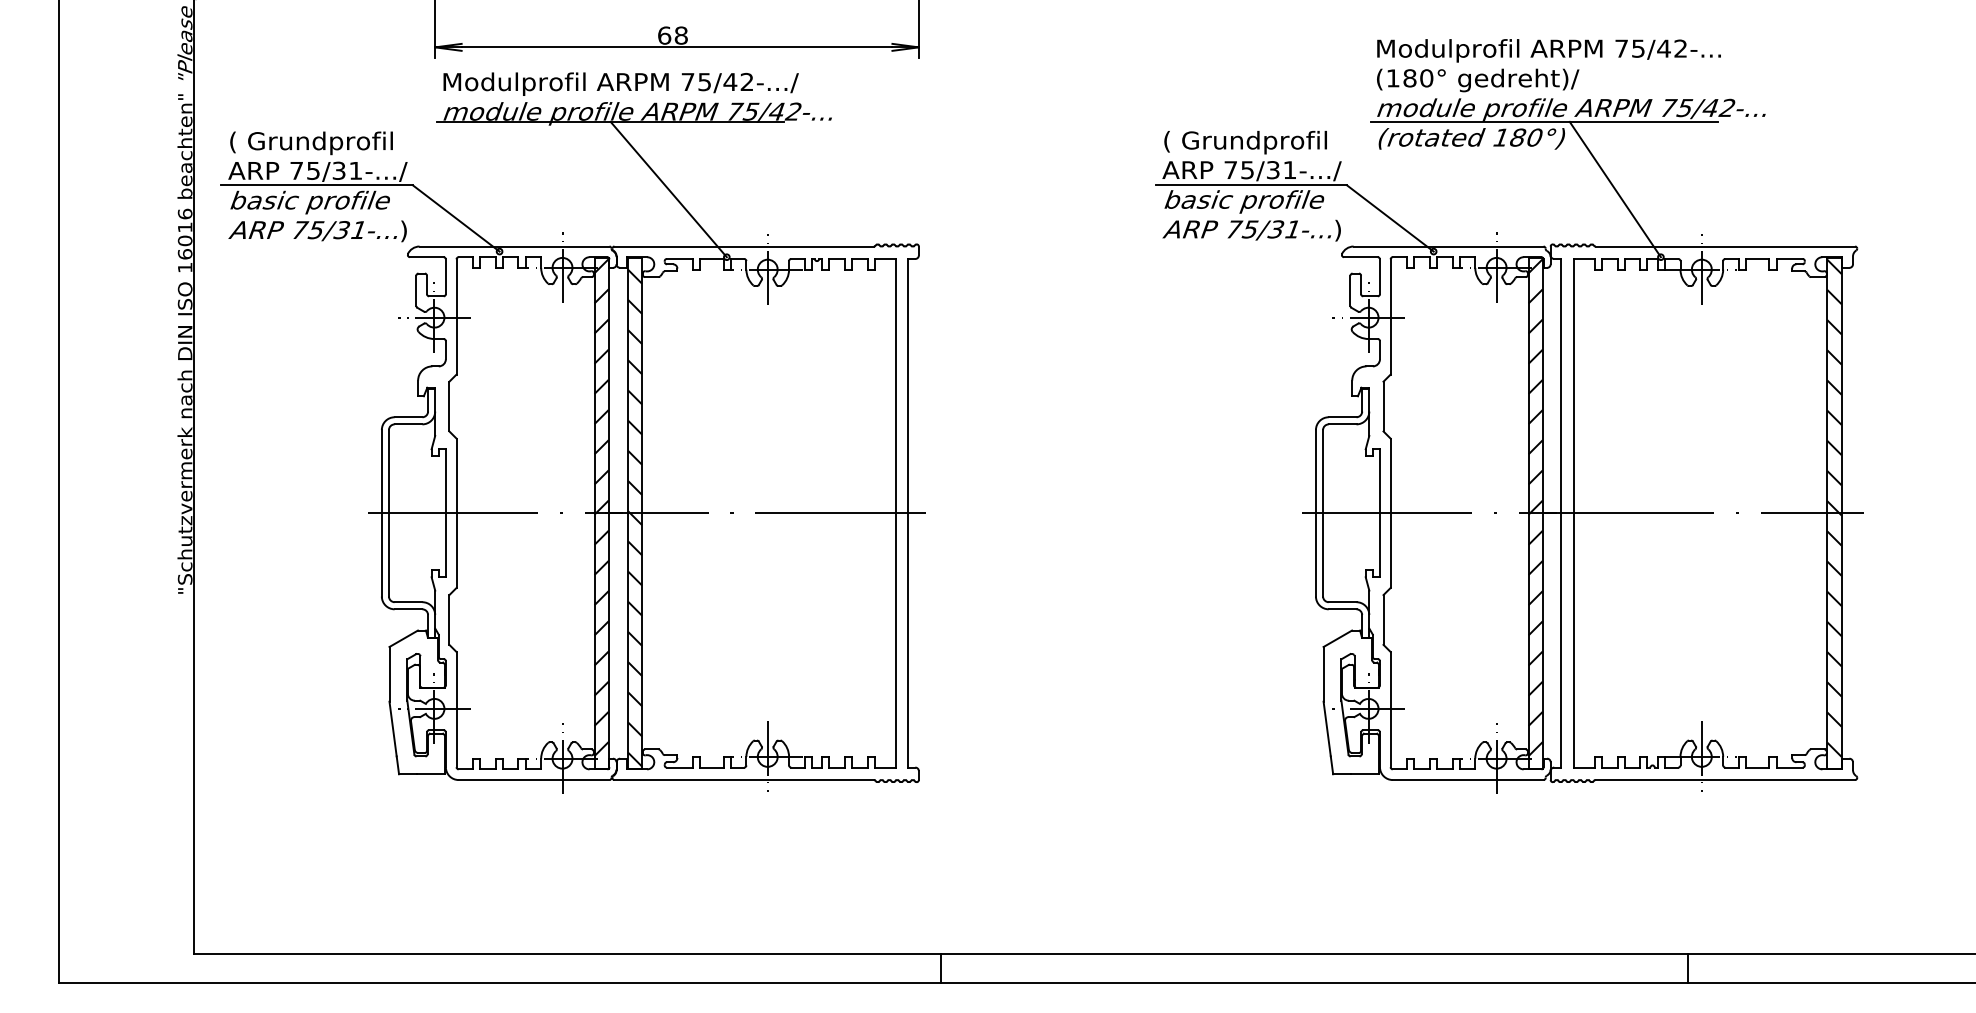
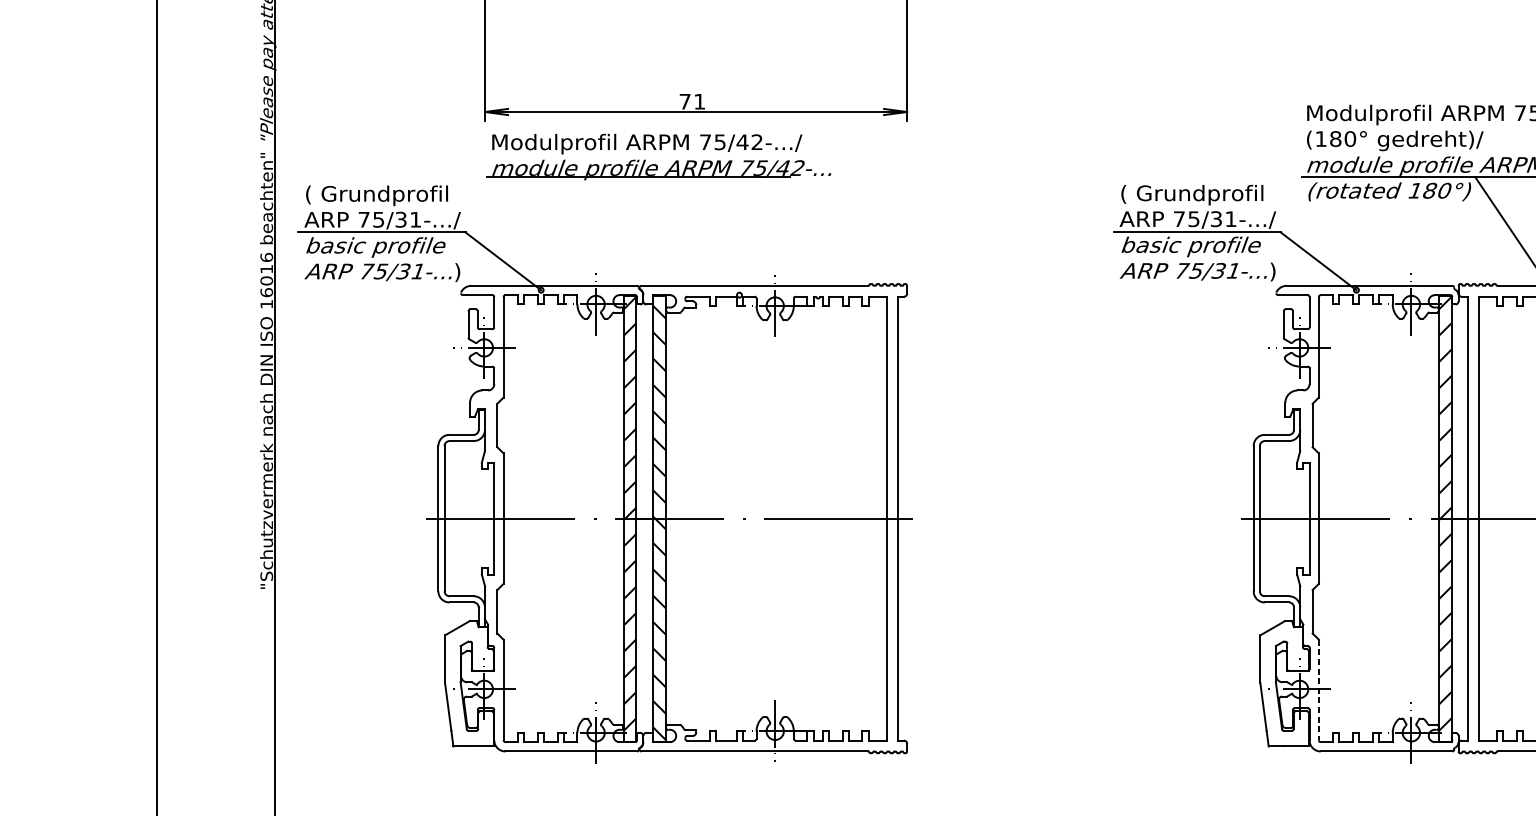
text: (672, 35) -> (692, 101), 68 -> 71
line: (668, 189) -> (688, 236), removed
line: (1390, 709) -> (1318, 689), solid -> dashed

